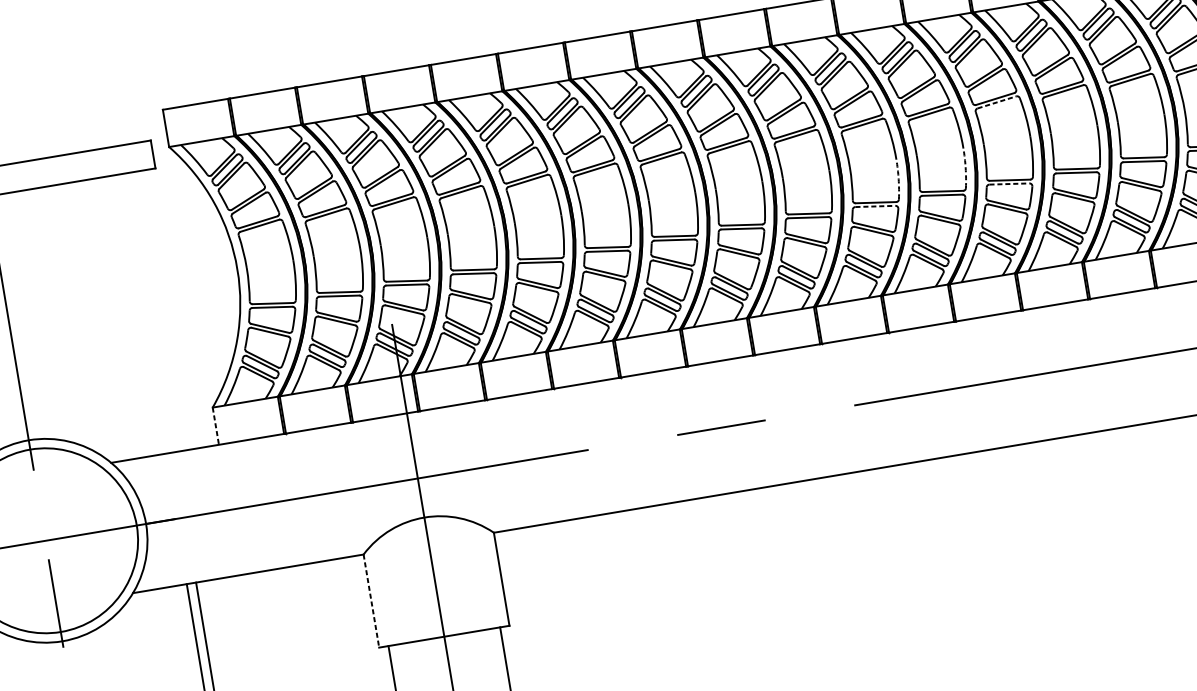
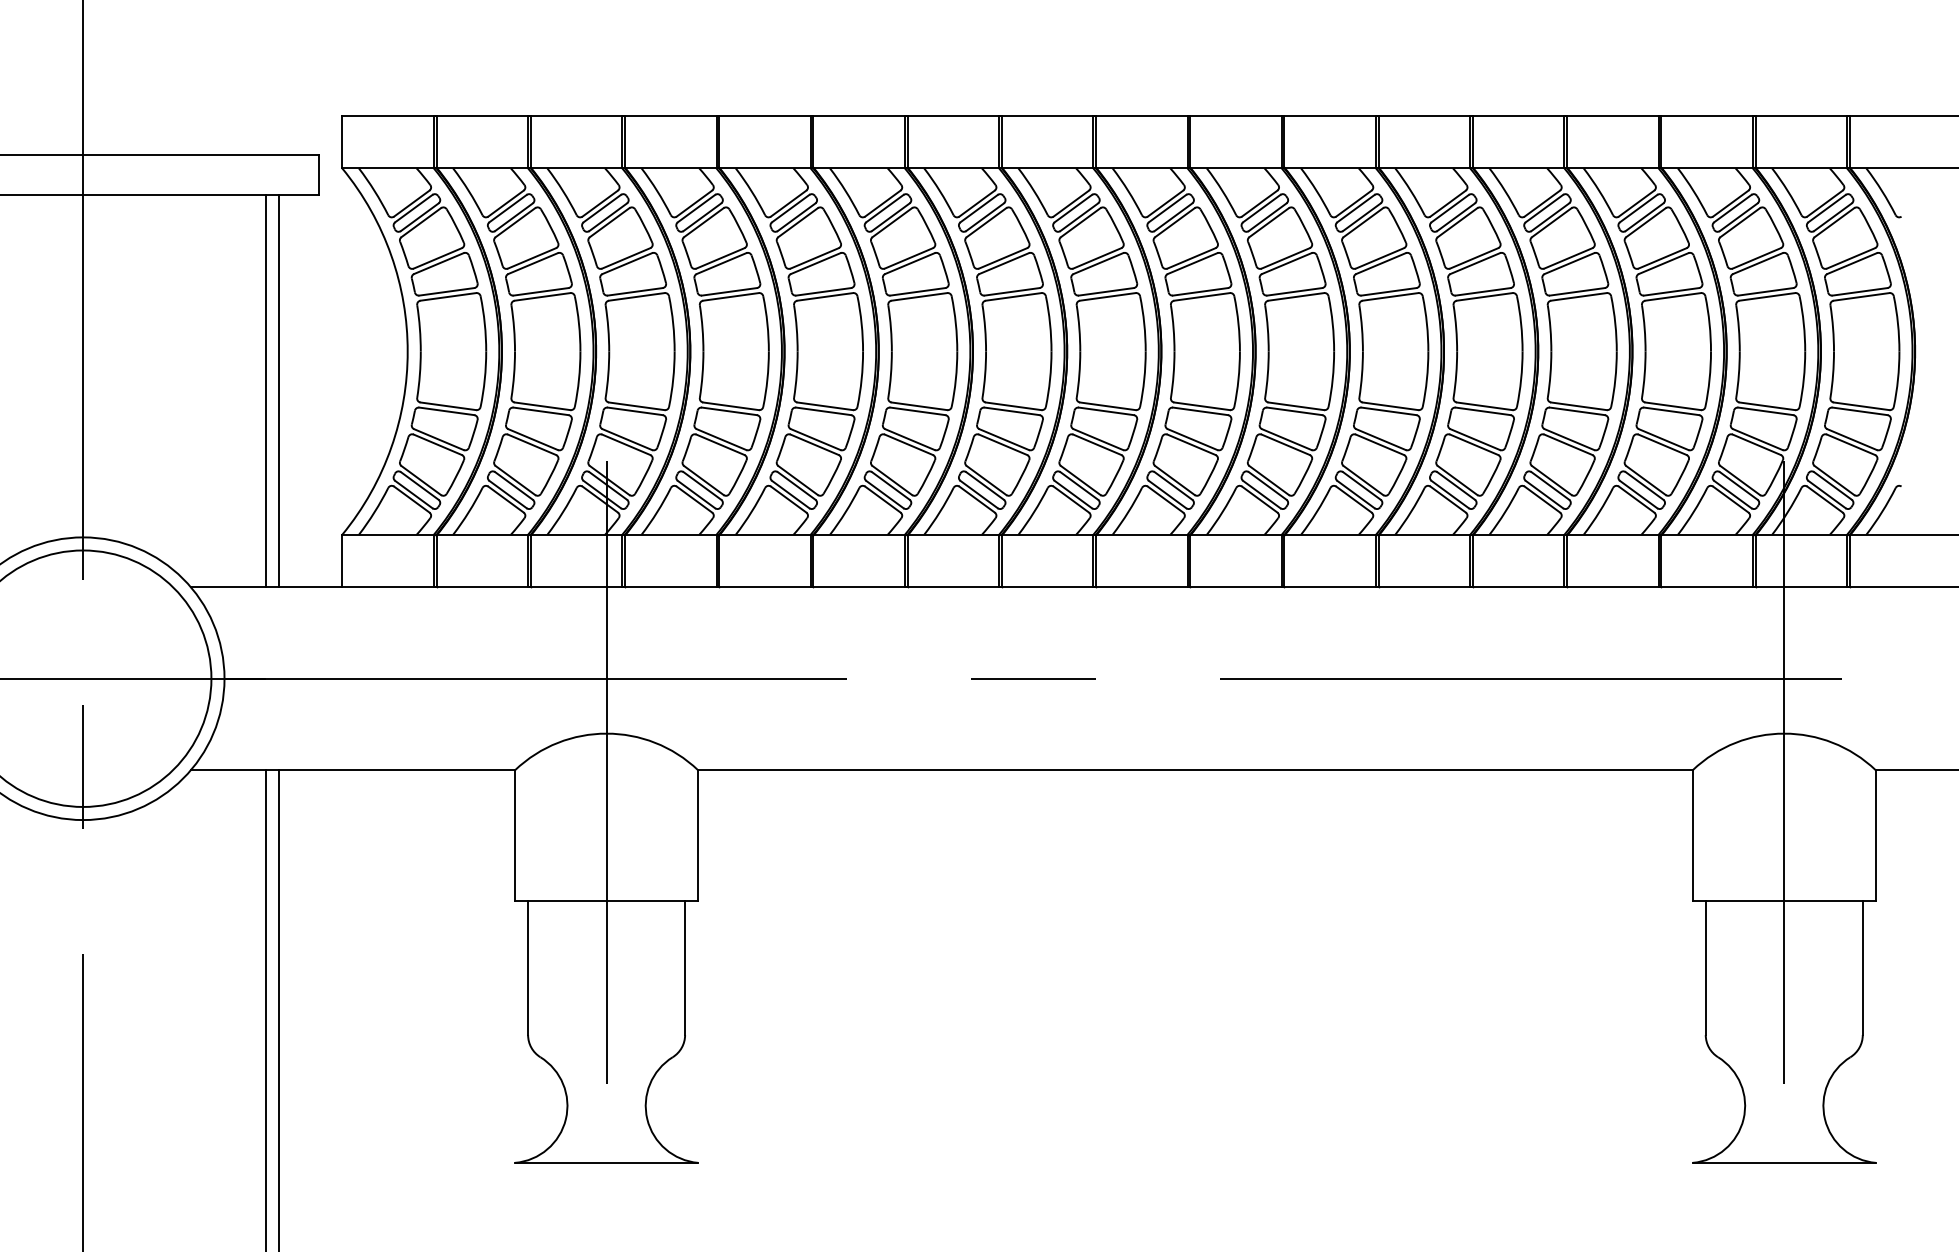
line: (997, 102) -> (1485, 296), dashed -> solid
arc: (965, 168) -> (1426, 379), dashed -> solid
arc: (898, 179) -> (1332, 379), dashed -> solid
line: (1009, 184) -> (1483, 411), dashed -> solid
line: (875, 206) -> (1294, 411), dashed -> solid
line: (150, 312) -> (279, 390), added
line: (141, 313) -> (266, 390), added
line: (216, 426) -> (342, 561), dashed -> solid
line: (371, 601) -> (515, 836), dashed -> solid

